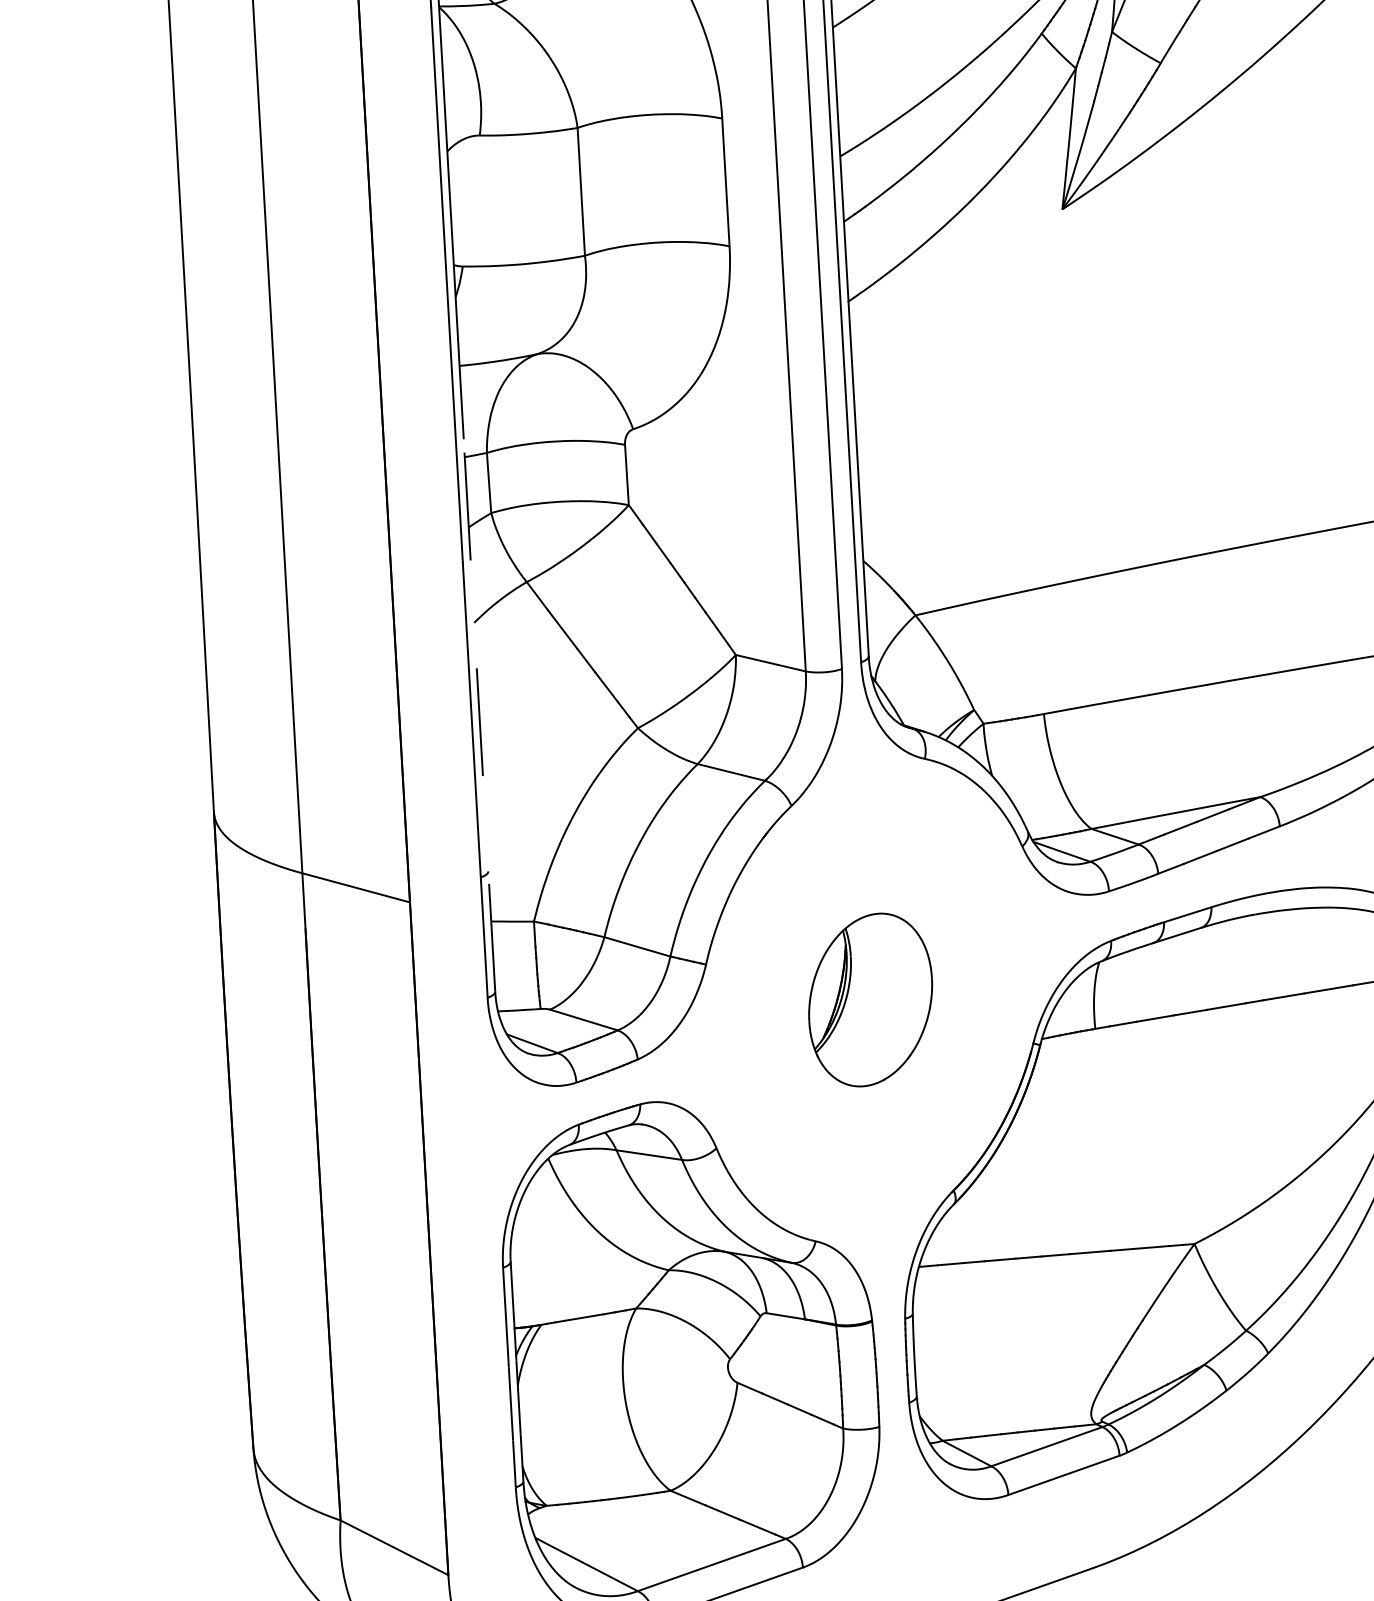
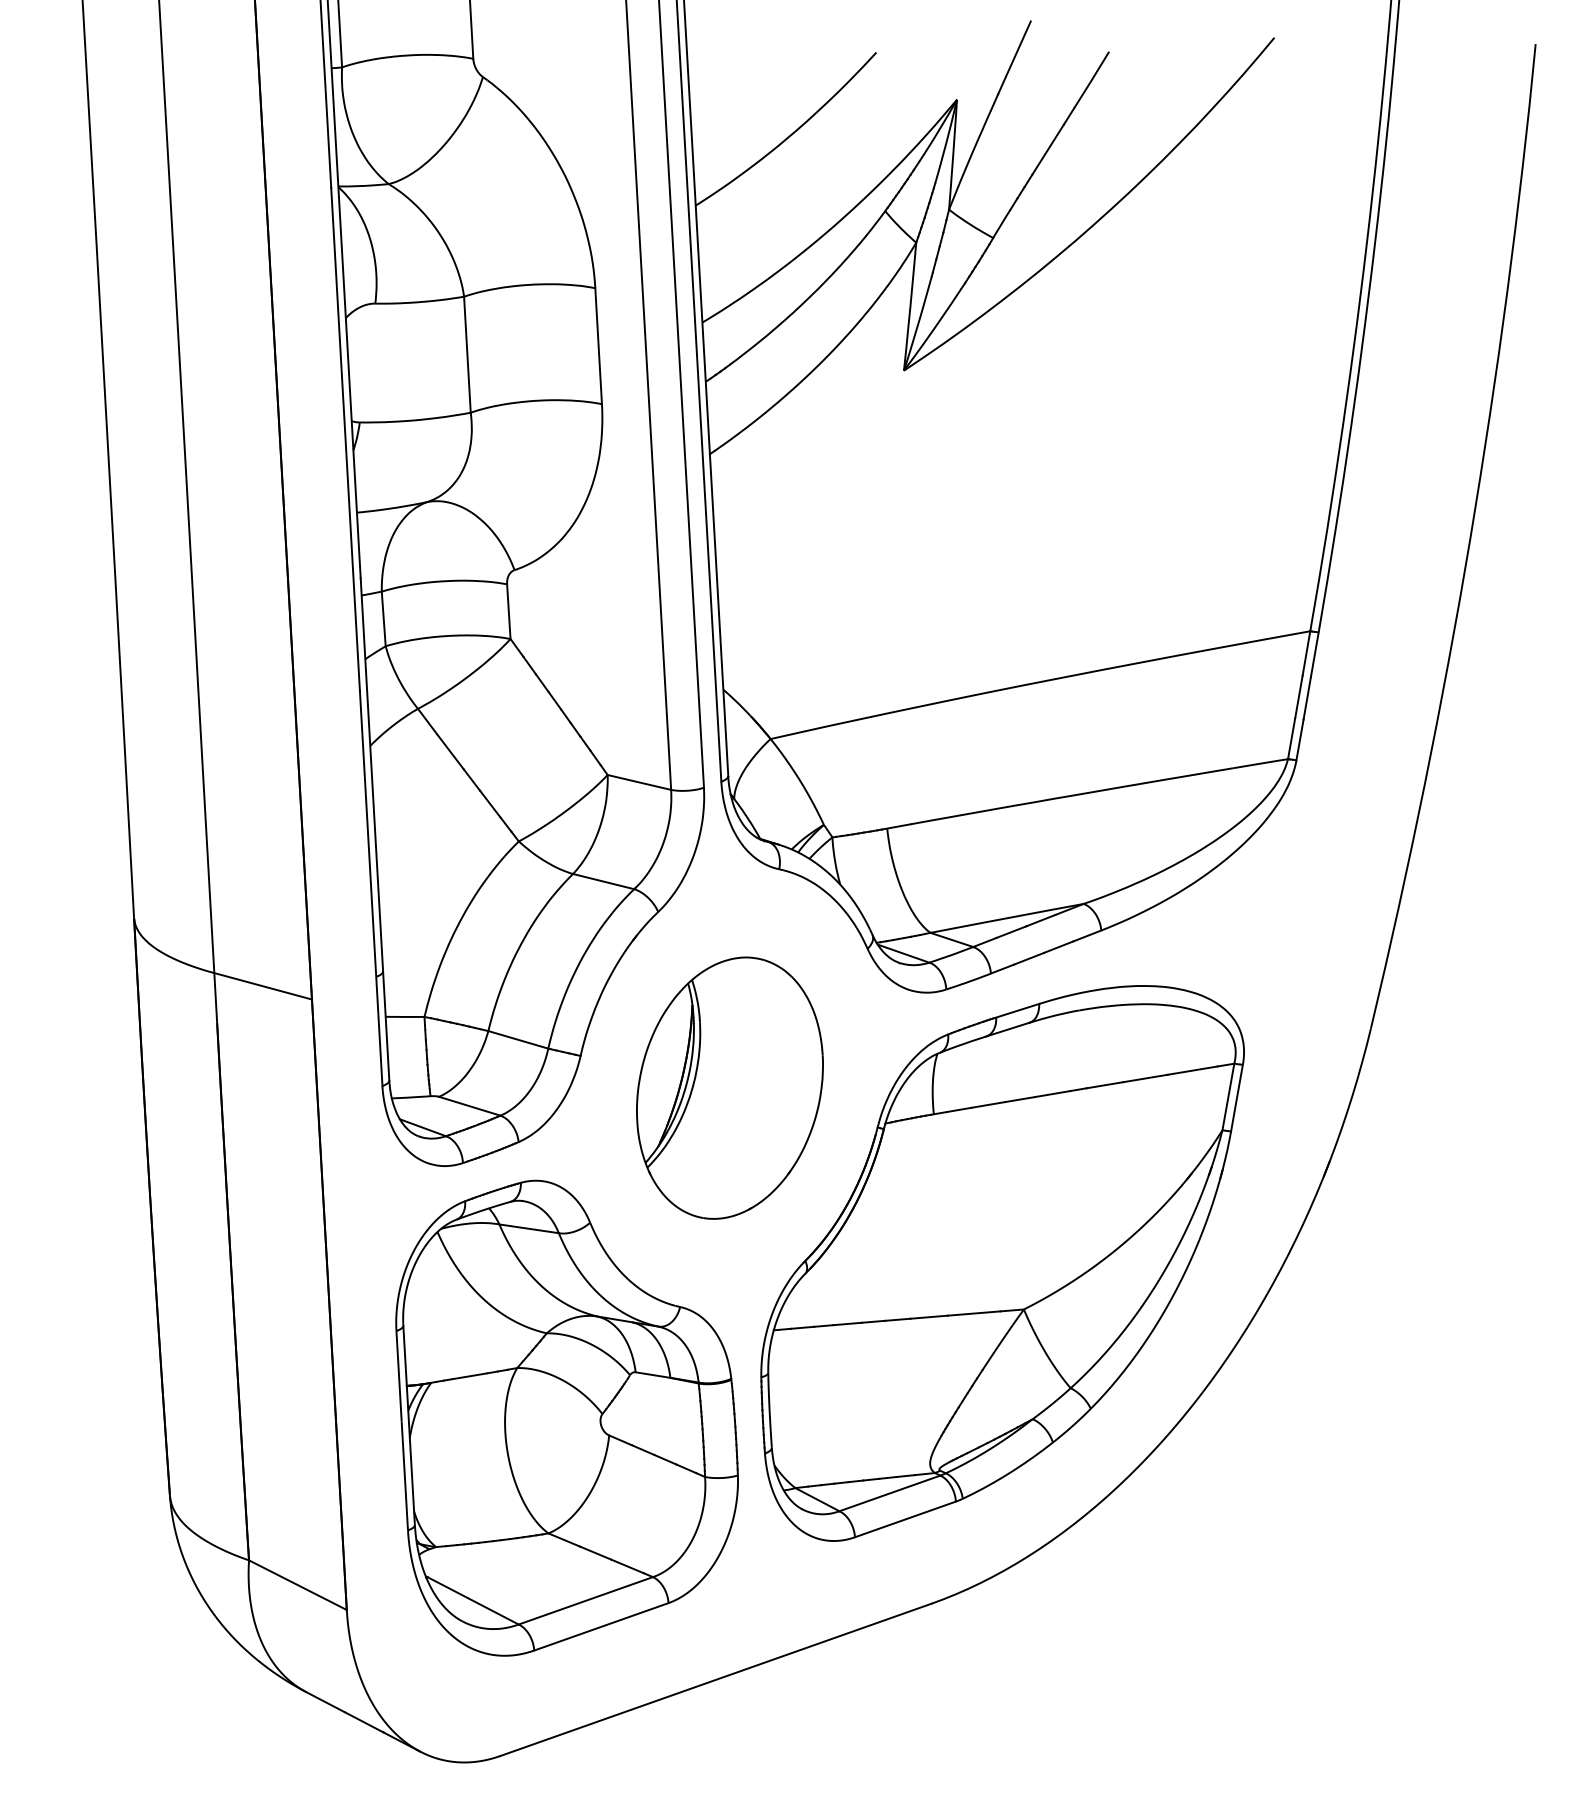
line: (478, 715) -> (374, 829), dashed -> solid
part: (870, 999) -> (729, 1087), size x1.67

